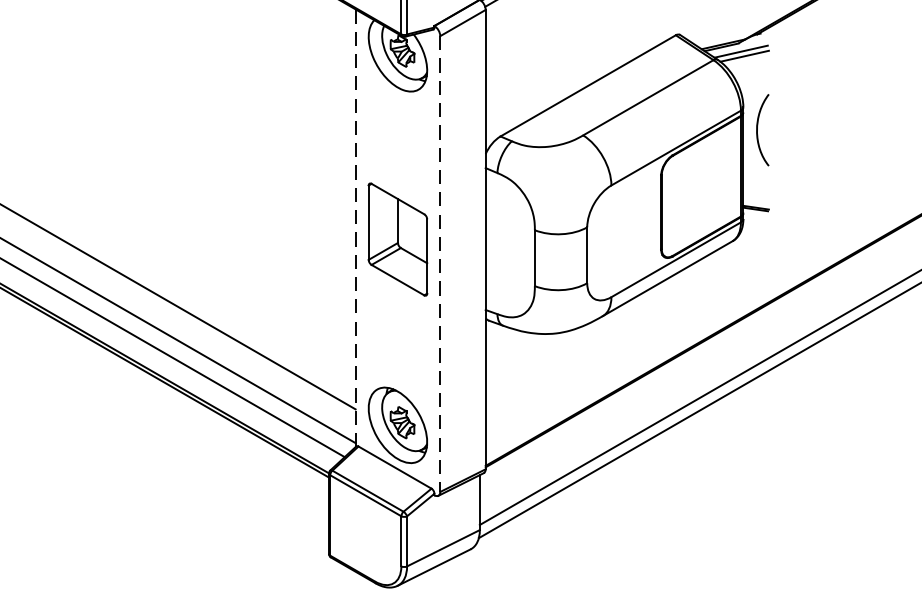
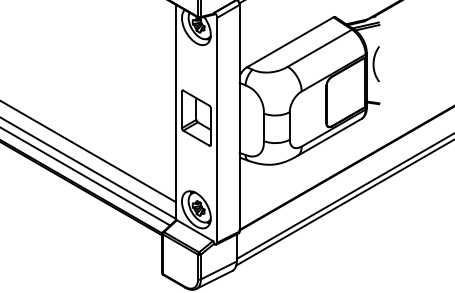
line: (355, 228) -> (175, 112), dashed -> solid
line: (440, 264) -> (217, 130), dashed -> solid

